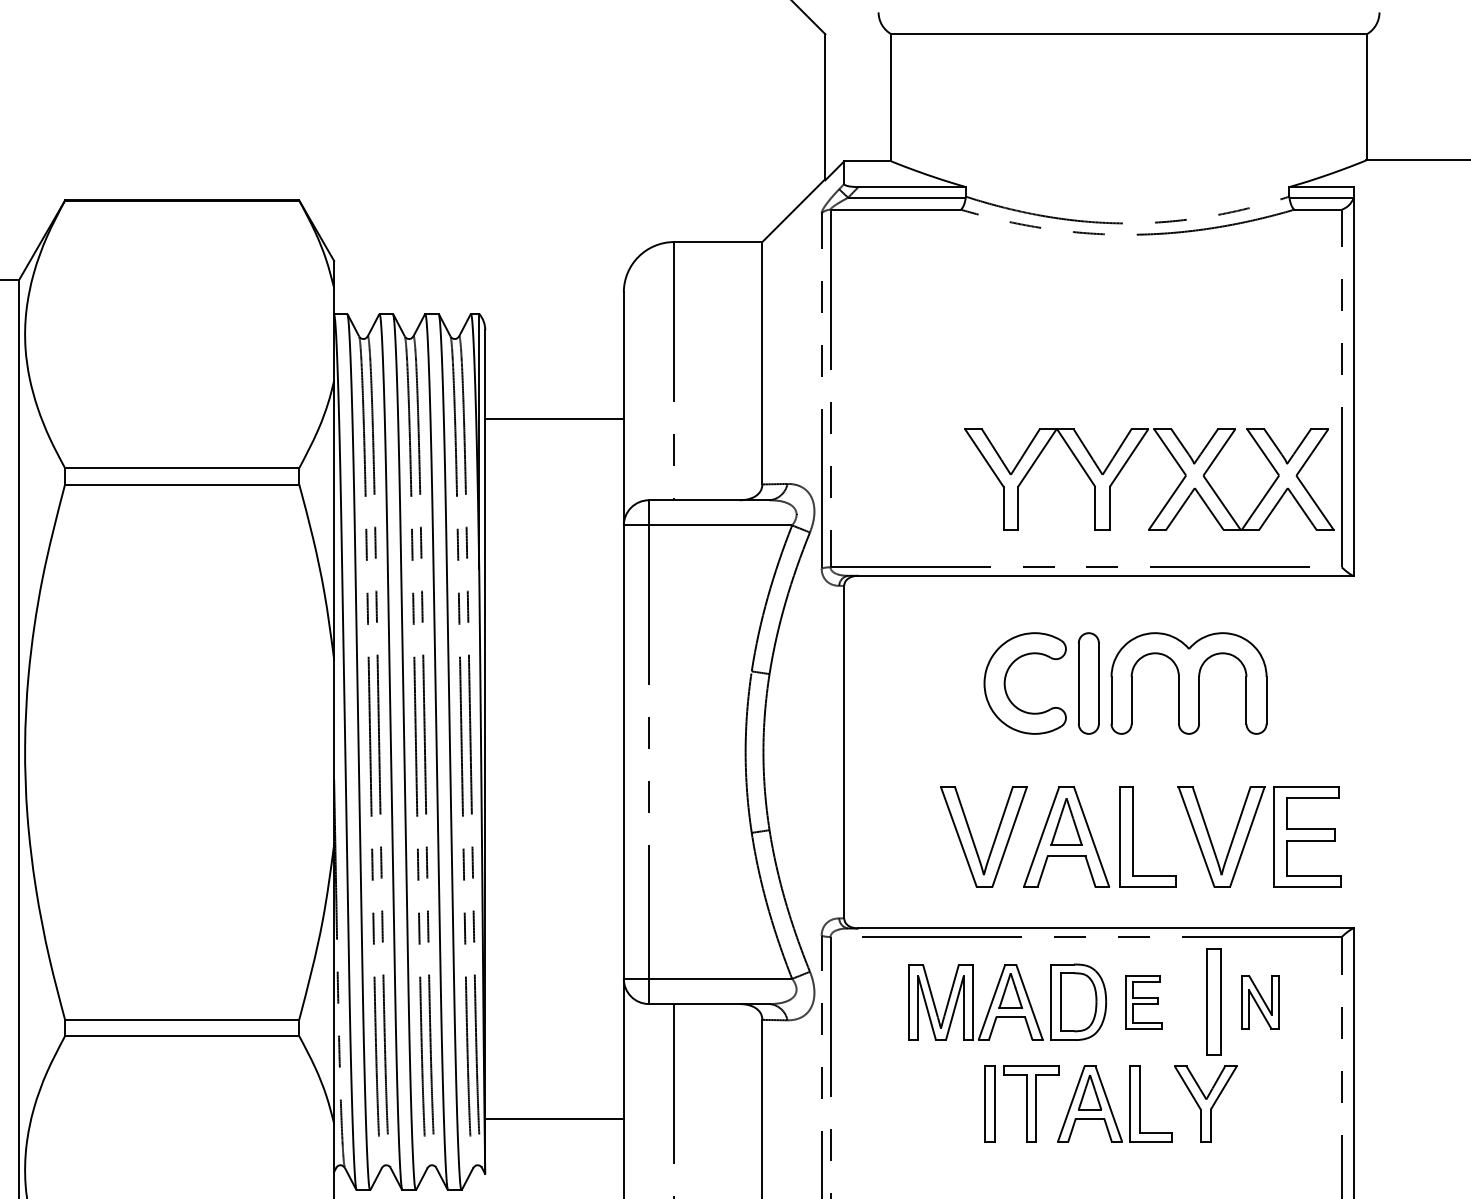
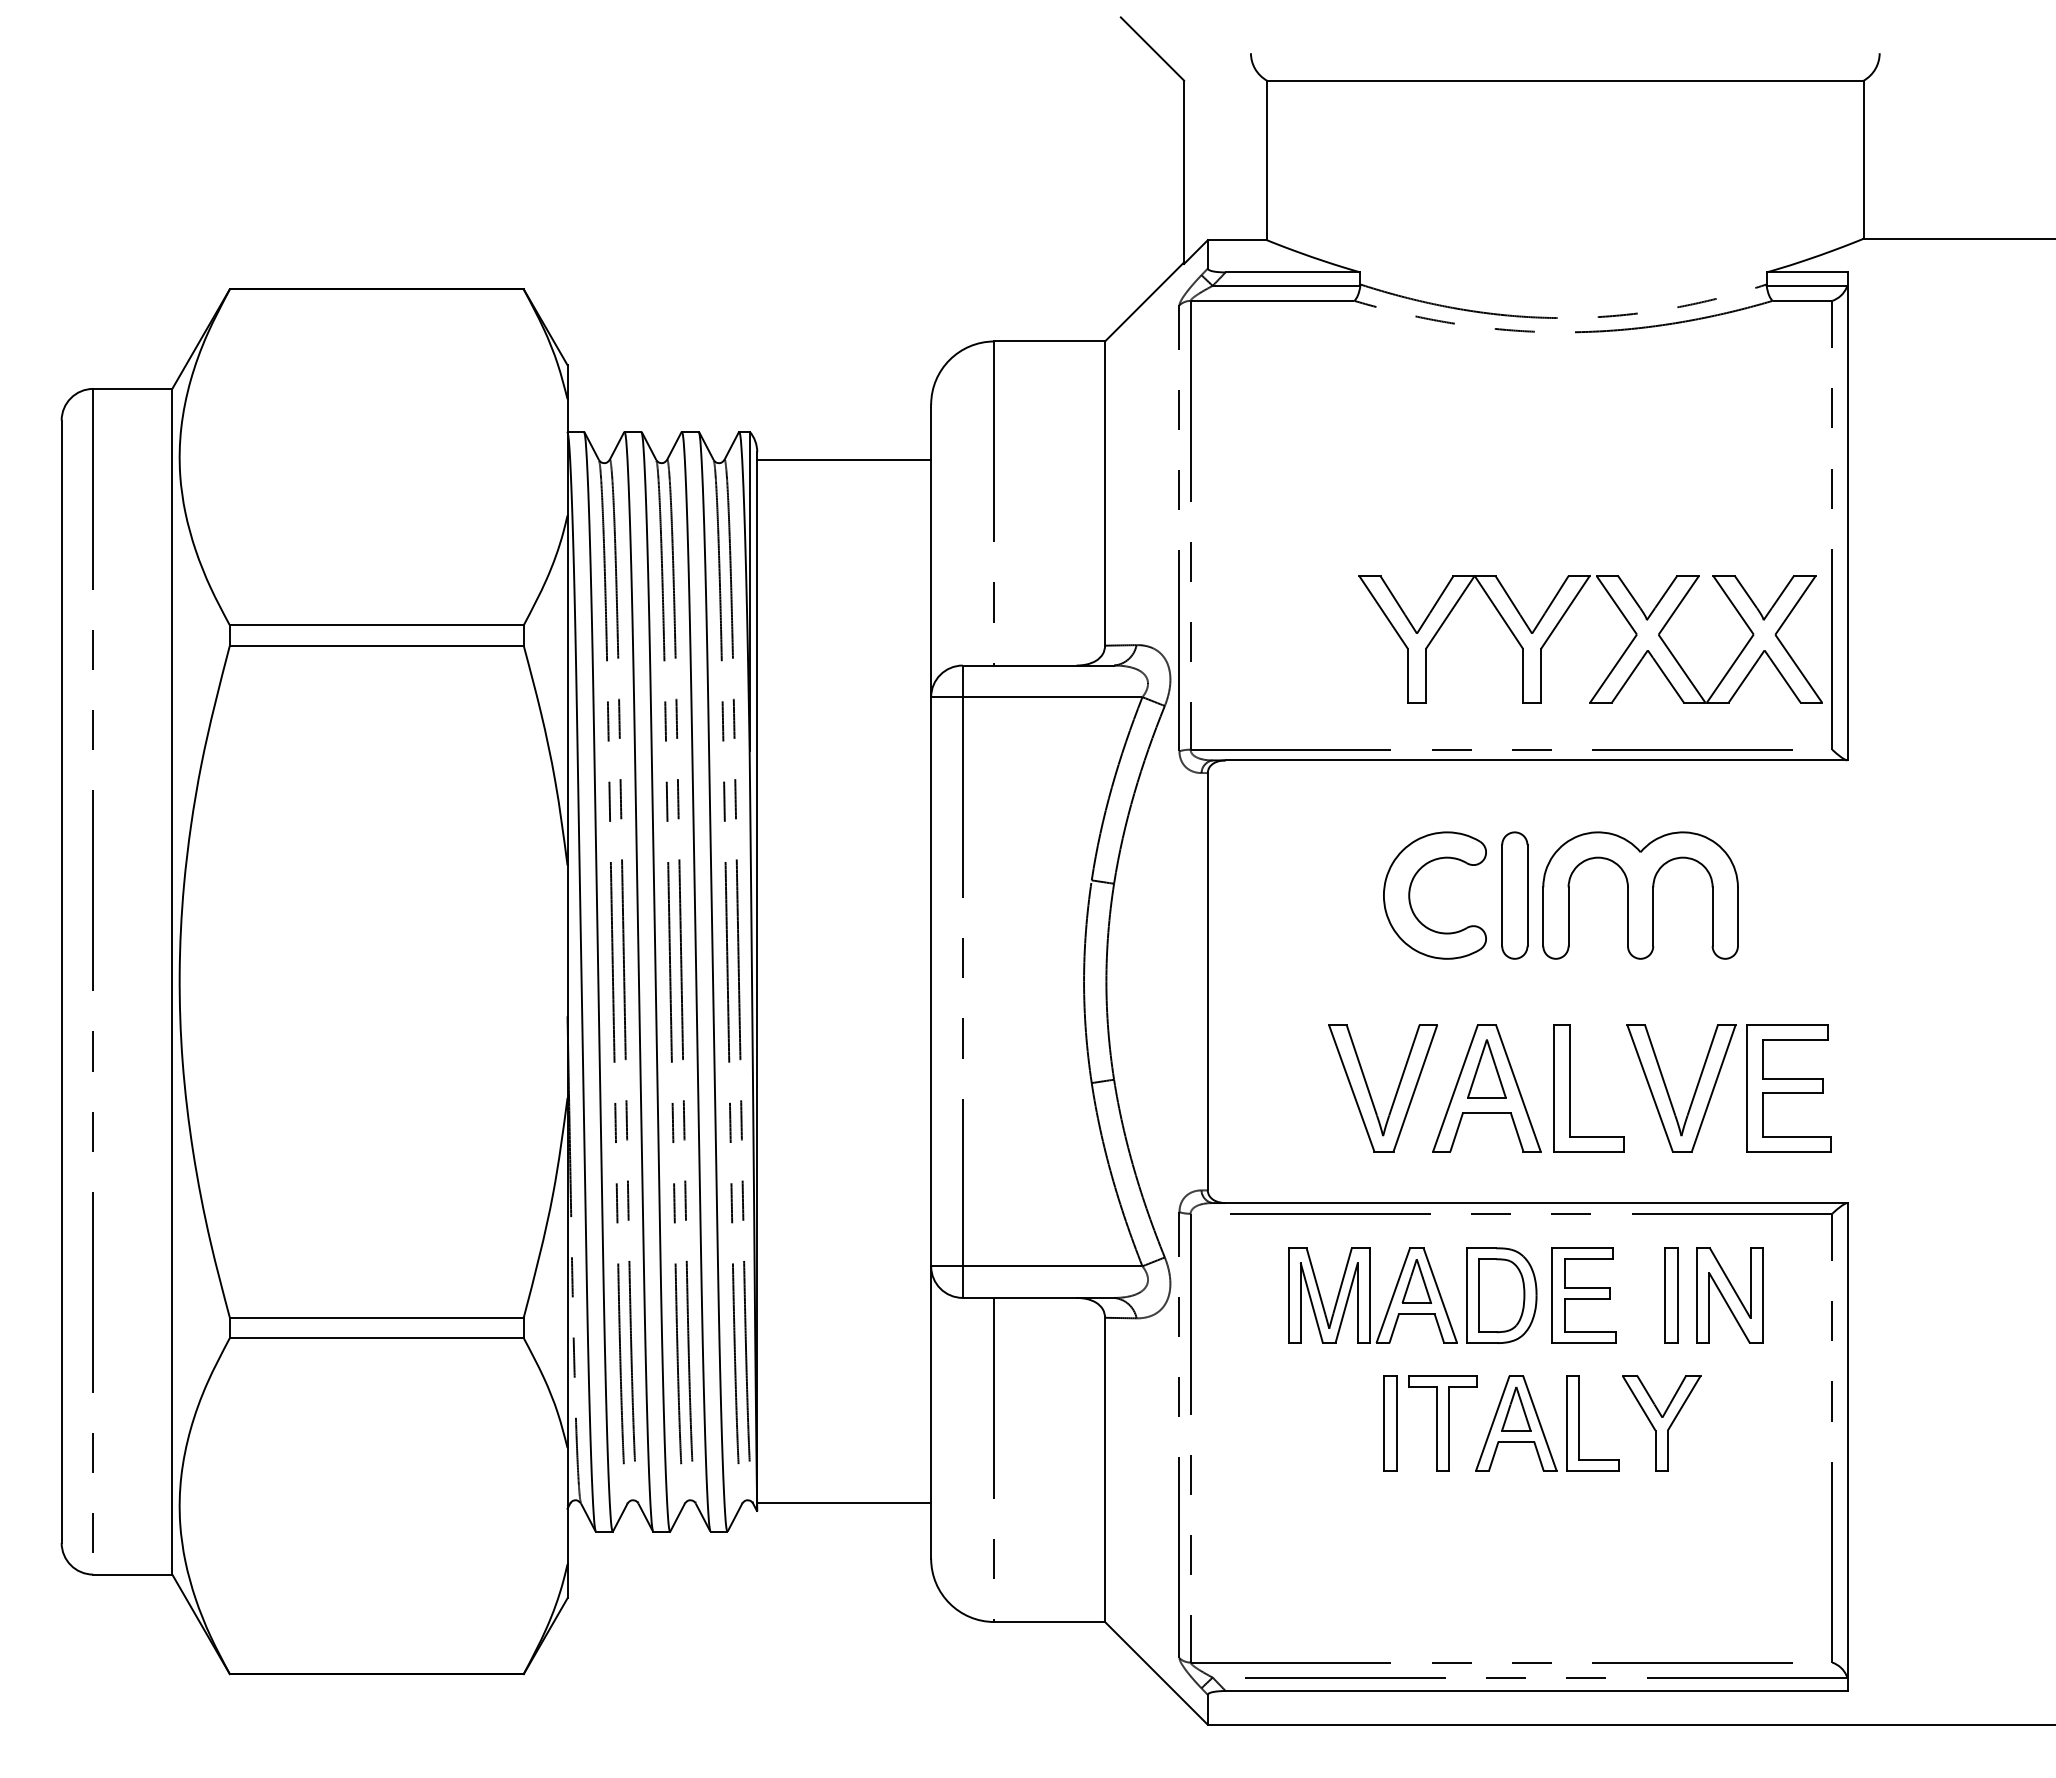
line: (554, 418) -> (844, 460), moved
part: (1143, 1002) -> (1583, 1295), size x1.43
part: (1213, 1002) -> (1671, 1295), size x0.71
part: (1259, 1002) -> (1729, 1295), size x1.43
line: (554, 1119) -> (844, 1503), moved

